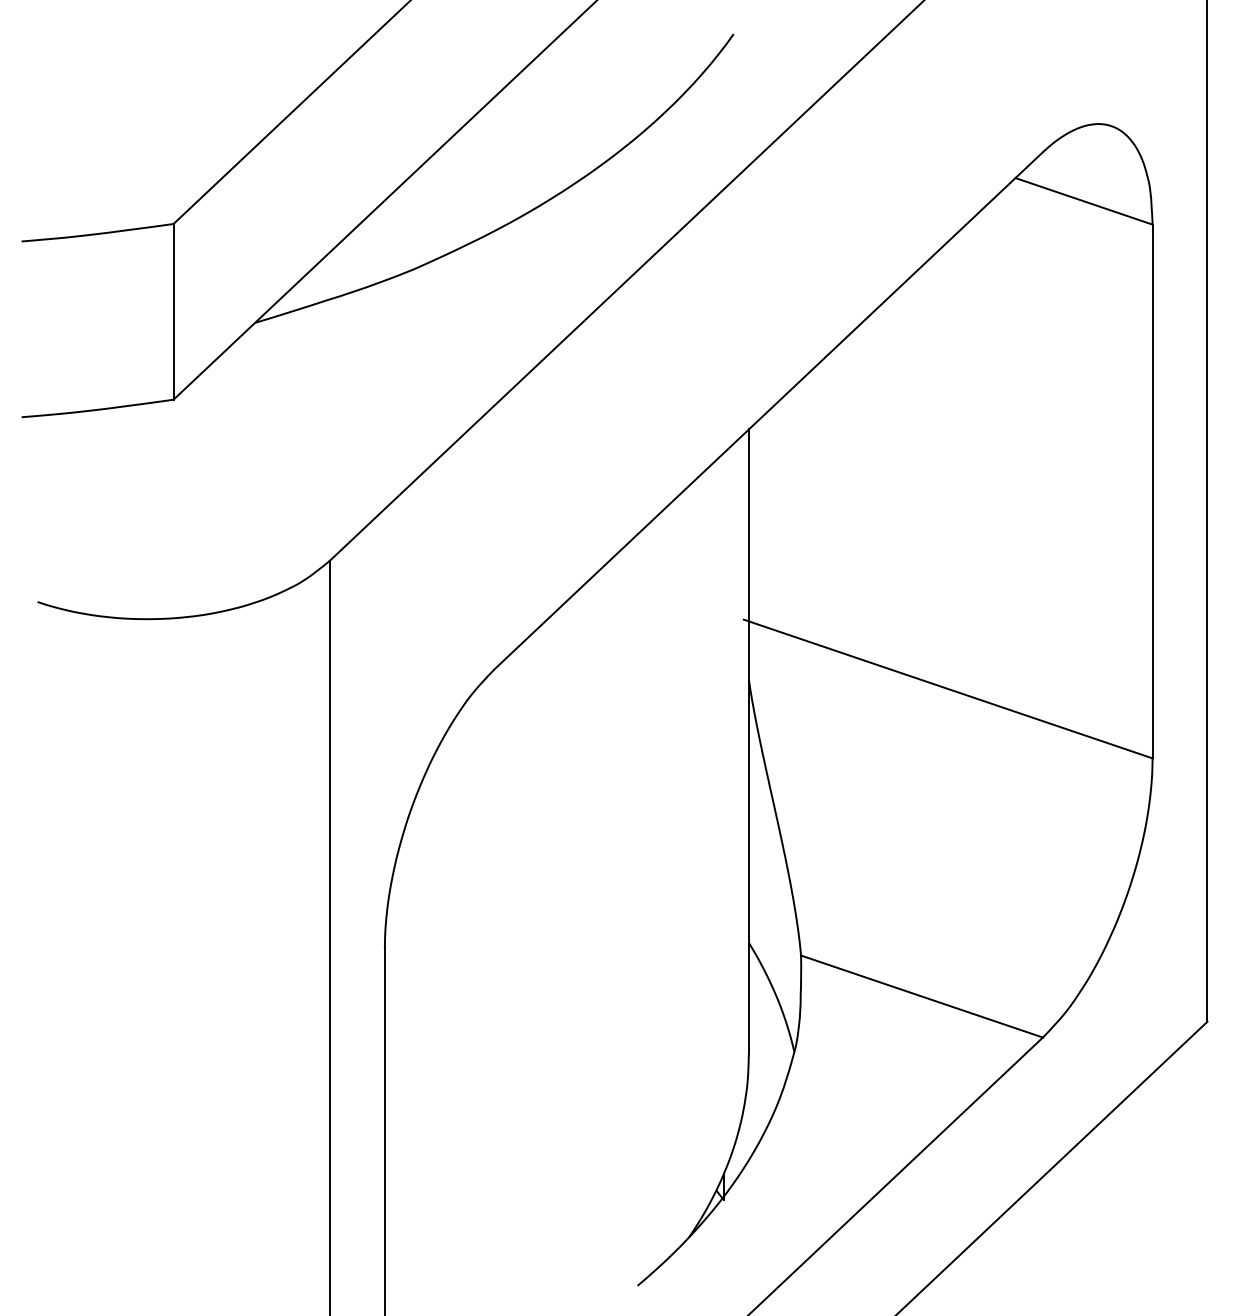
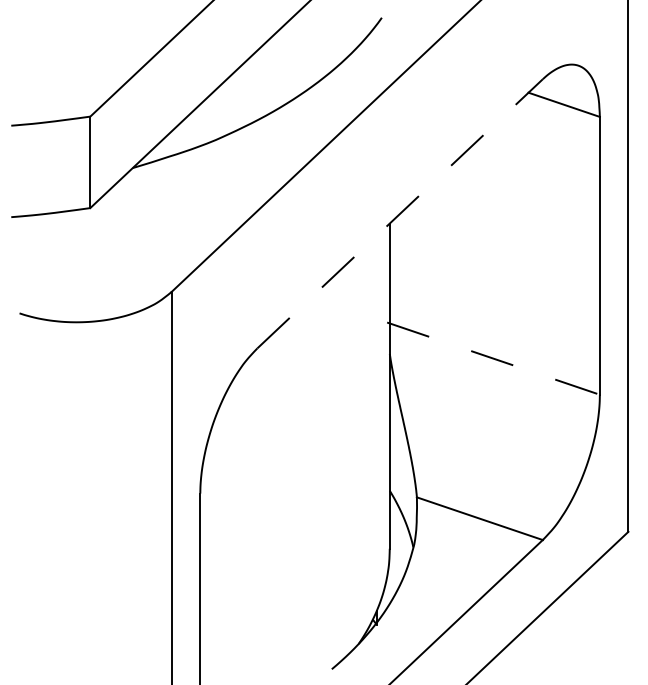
line: (769, 410) -> (400, 213), solid -> dashed
line: (948, 688) -> (493, 358), solid -> dashed

